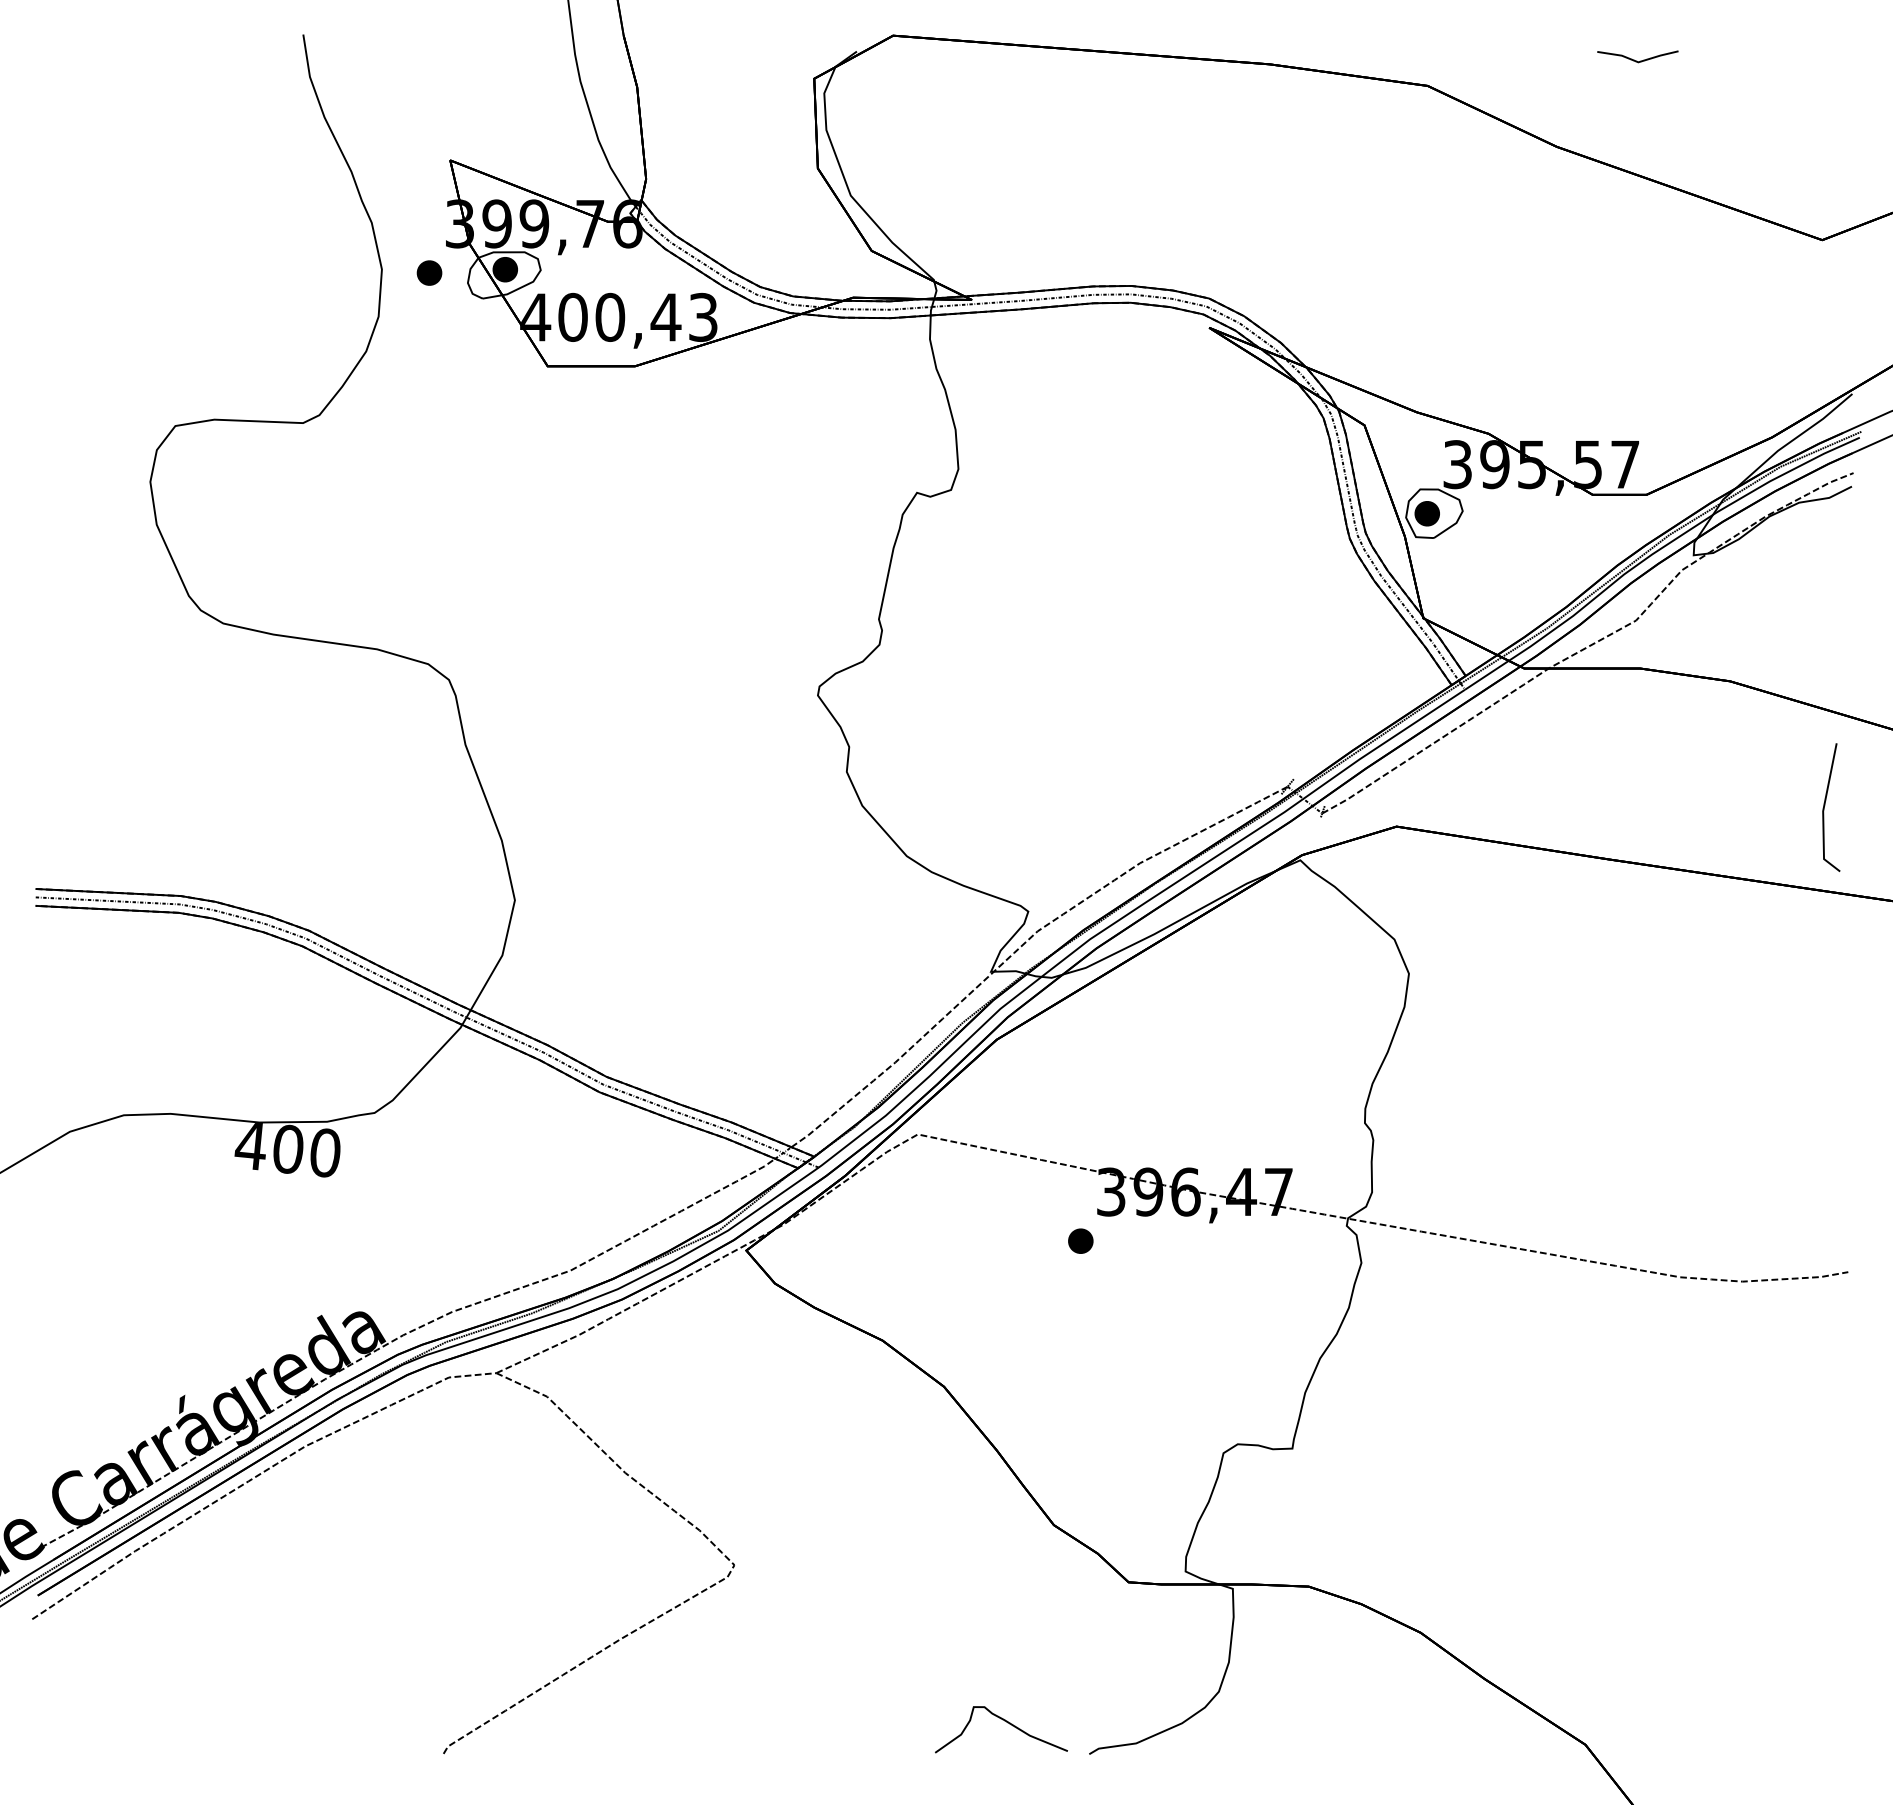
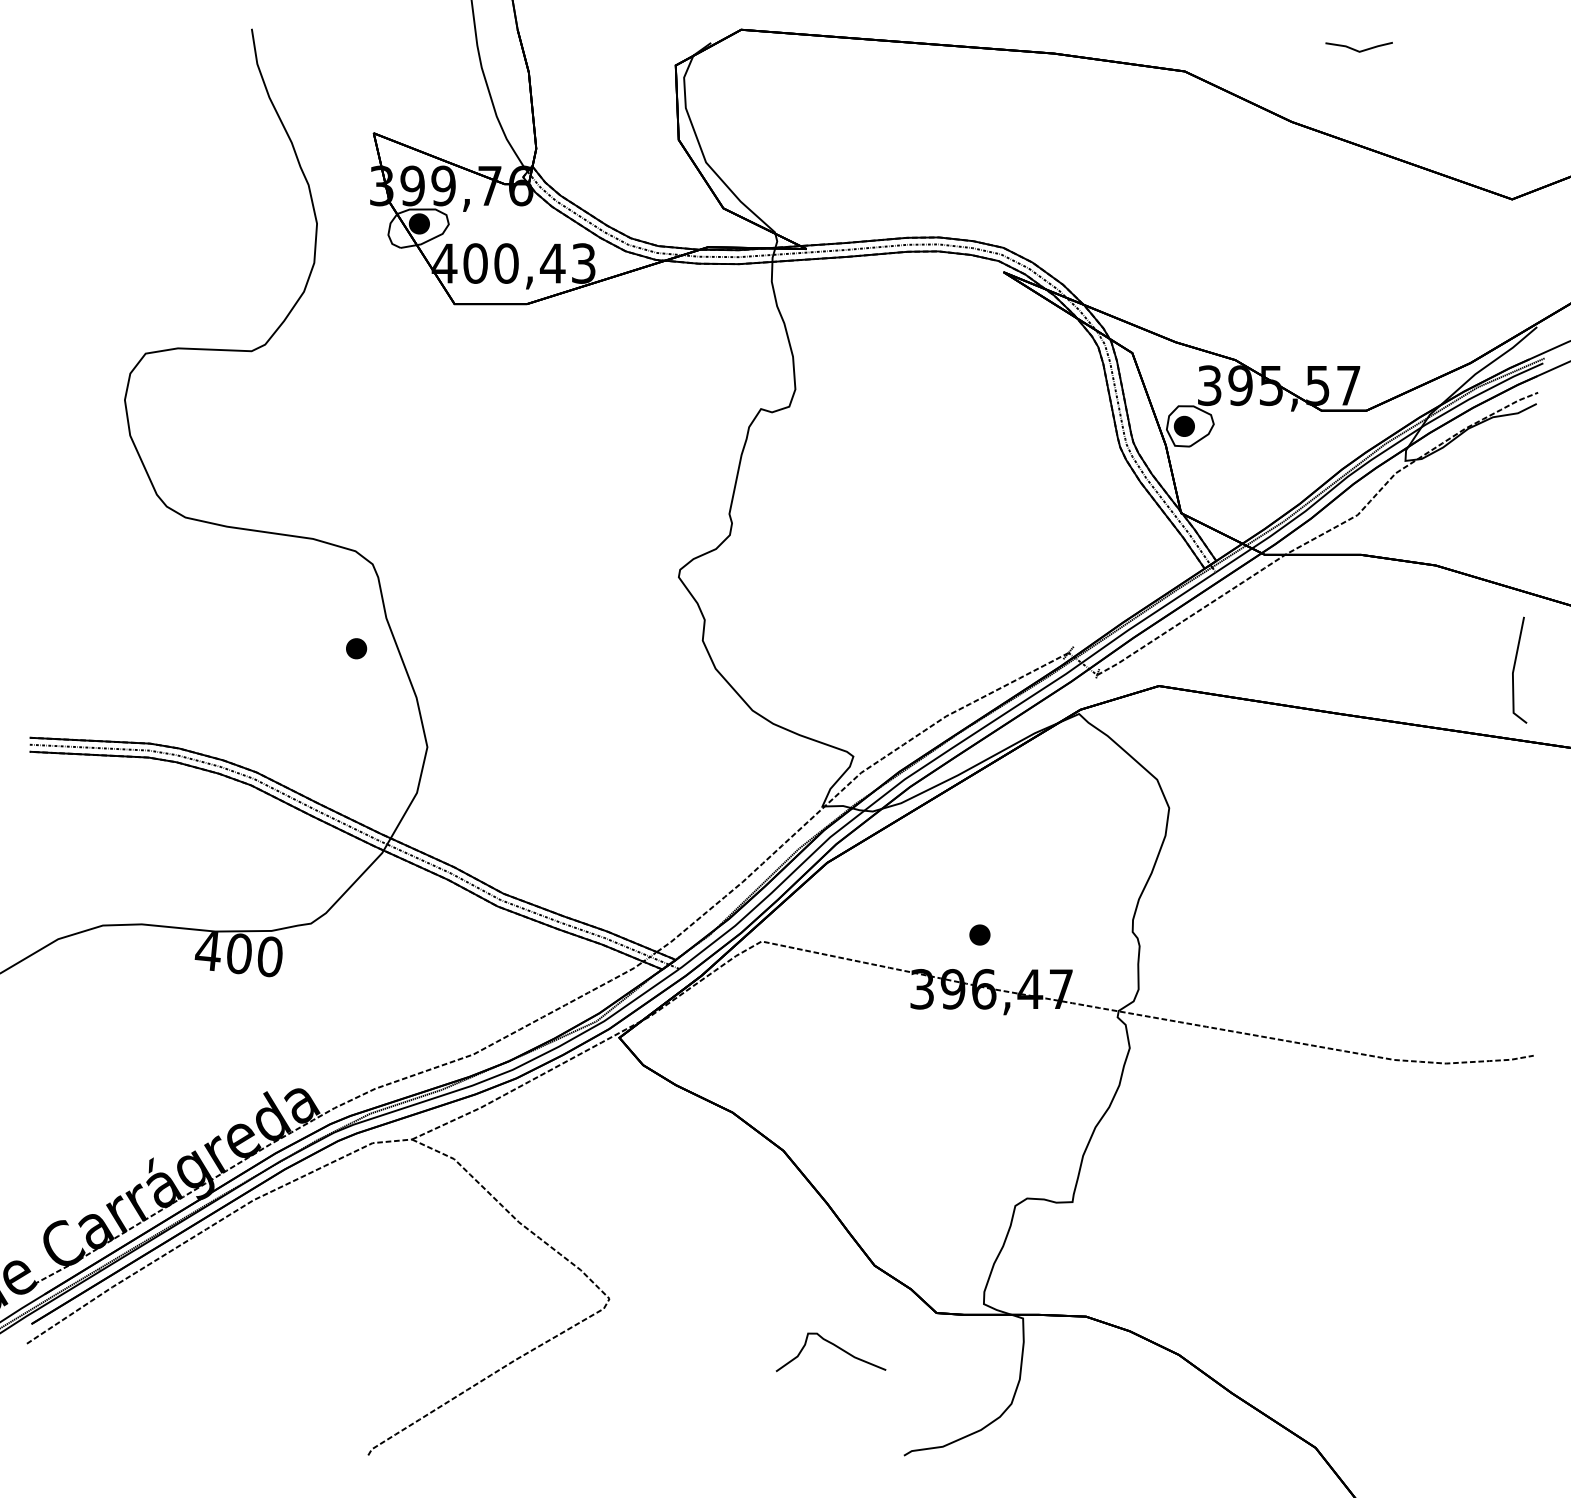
part: (429, 272) -> (356, 648), moved
part: (1080, 1240) -> (979, 934), moved
curve: (1005, 1722) -> (834, 1346), moved

